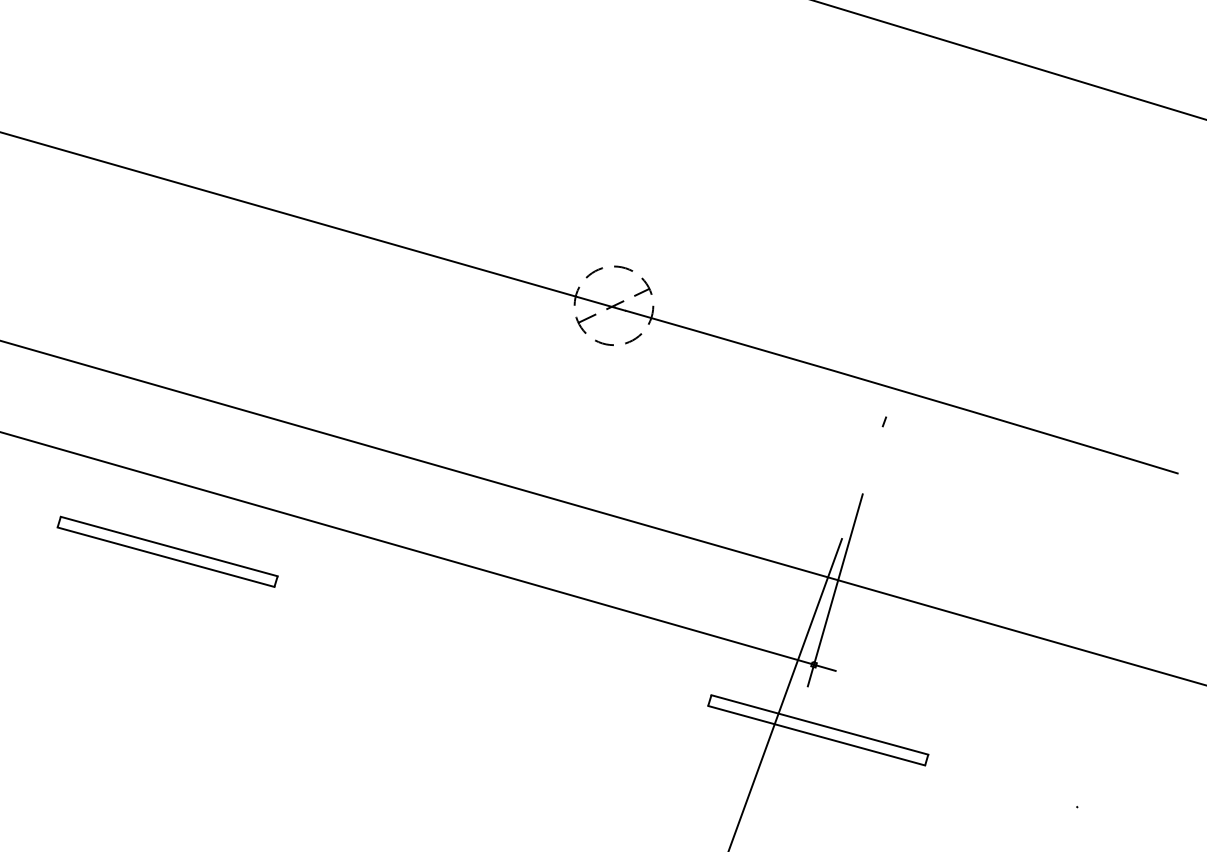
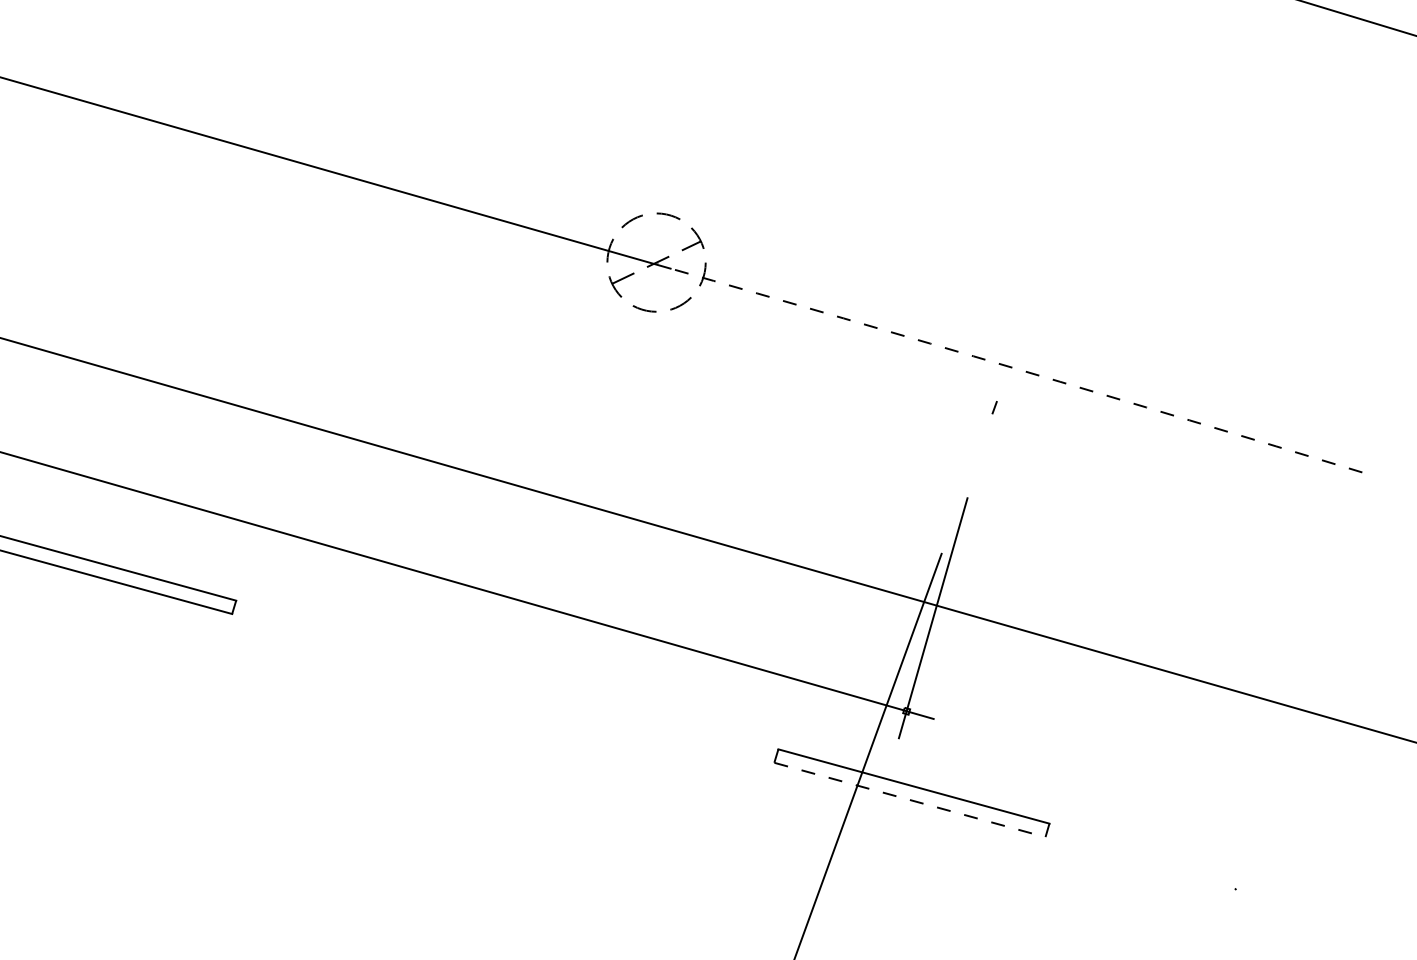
arc: (902, 390) -> (1017, 368), solid -> dashed
line: (817, 735) -> (910, 799), solid -> dashed

